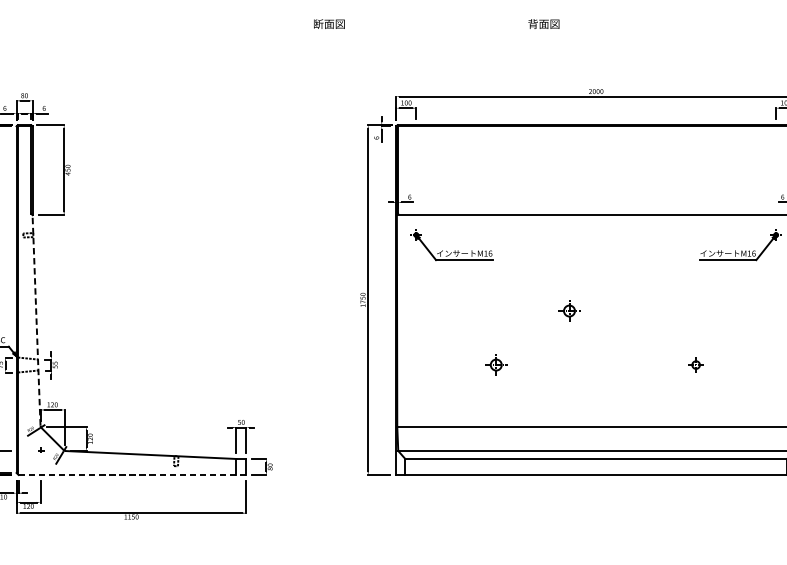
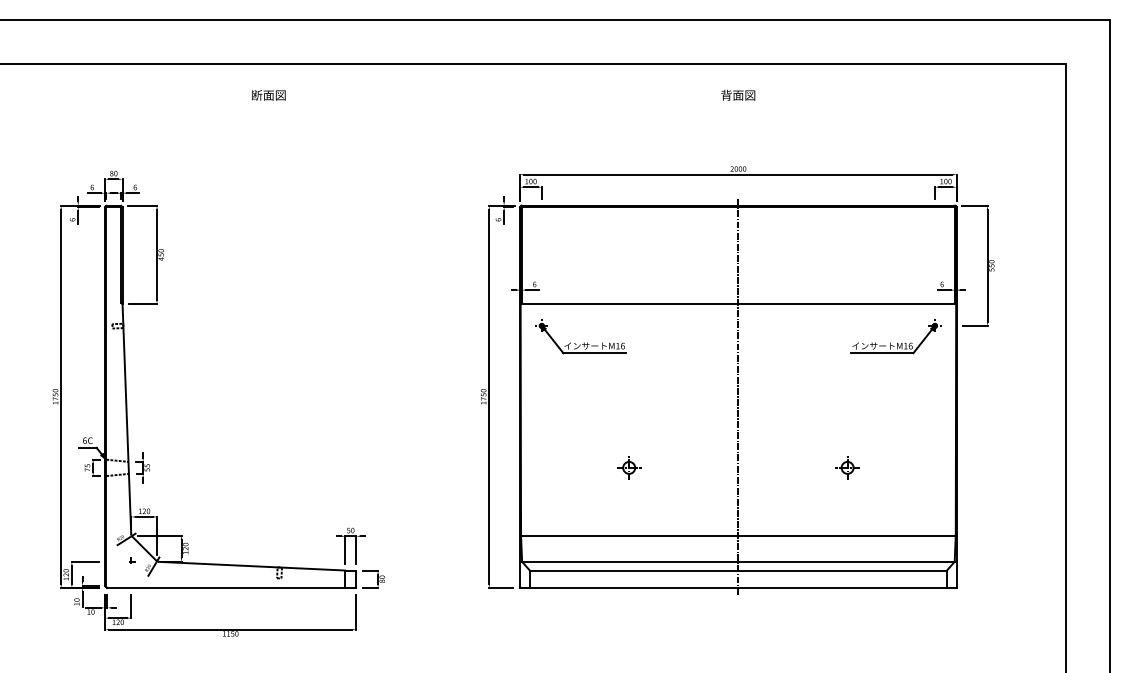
text: (544, 23) -> (738, 94), moved
text: (329, 24) -> (268, 95), moved
line: (596, 299) -> (738, 396), added
part: (569, 310) -> (709, 408), removed
line: (36, 319) -> (126, 418), dashed -> solid
part: (696, 364) -> (847, 467), size x1.43
line: (133, 475) -> (232, 588), dashed -> solid

